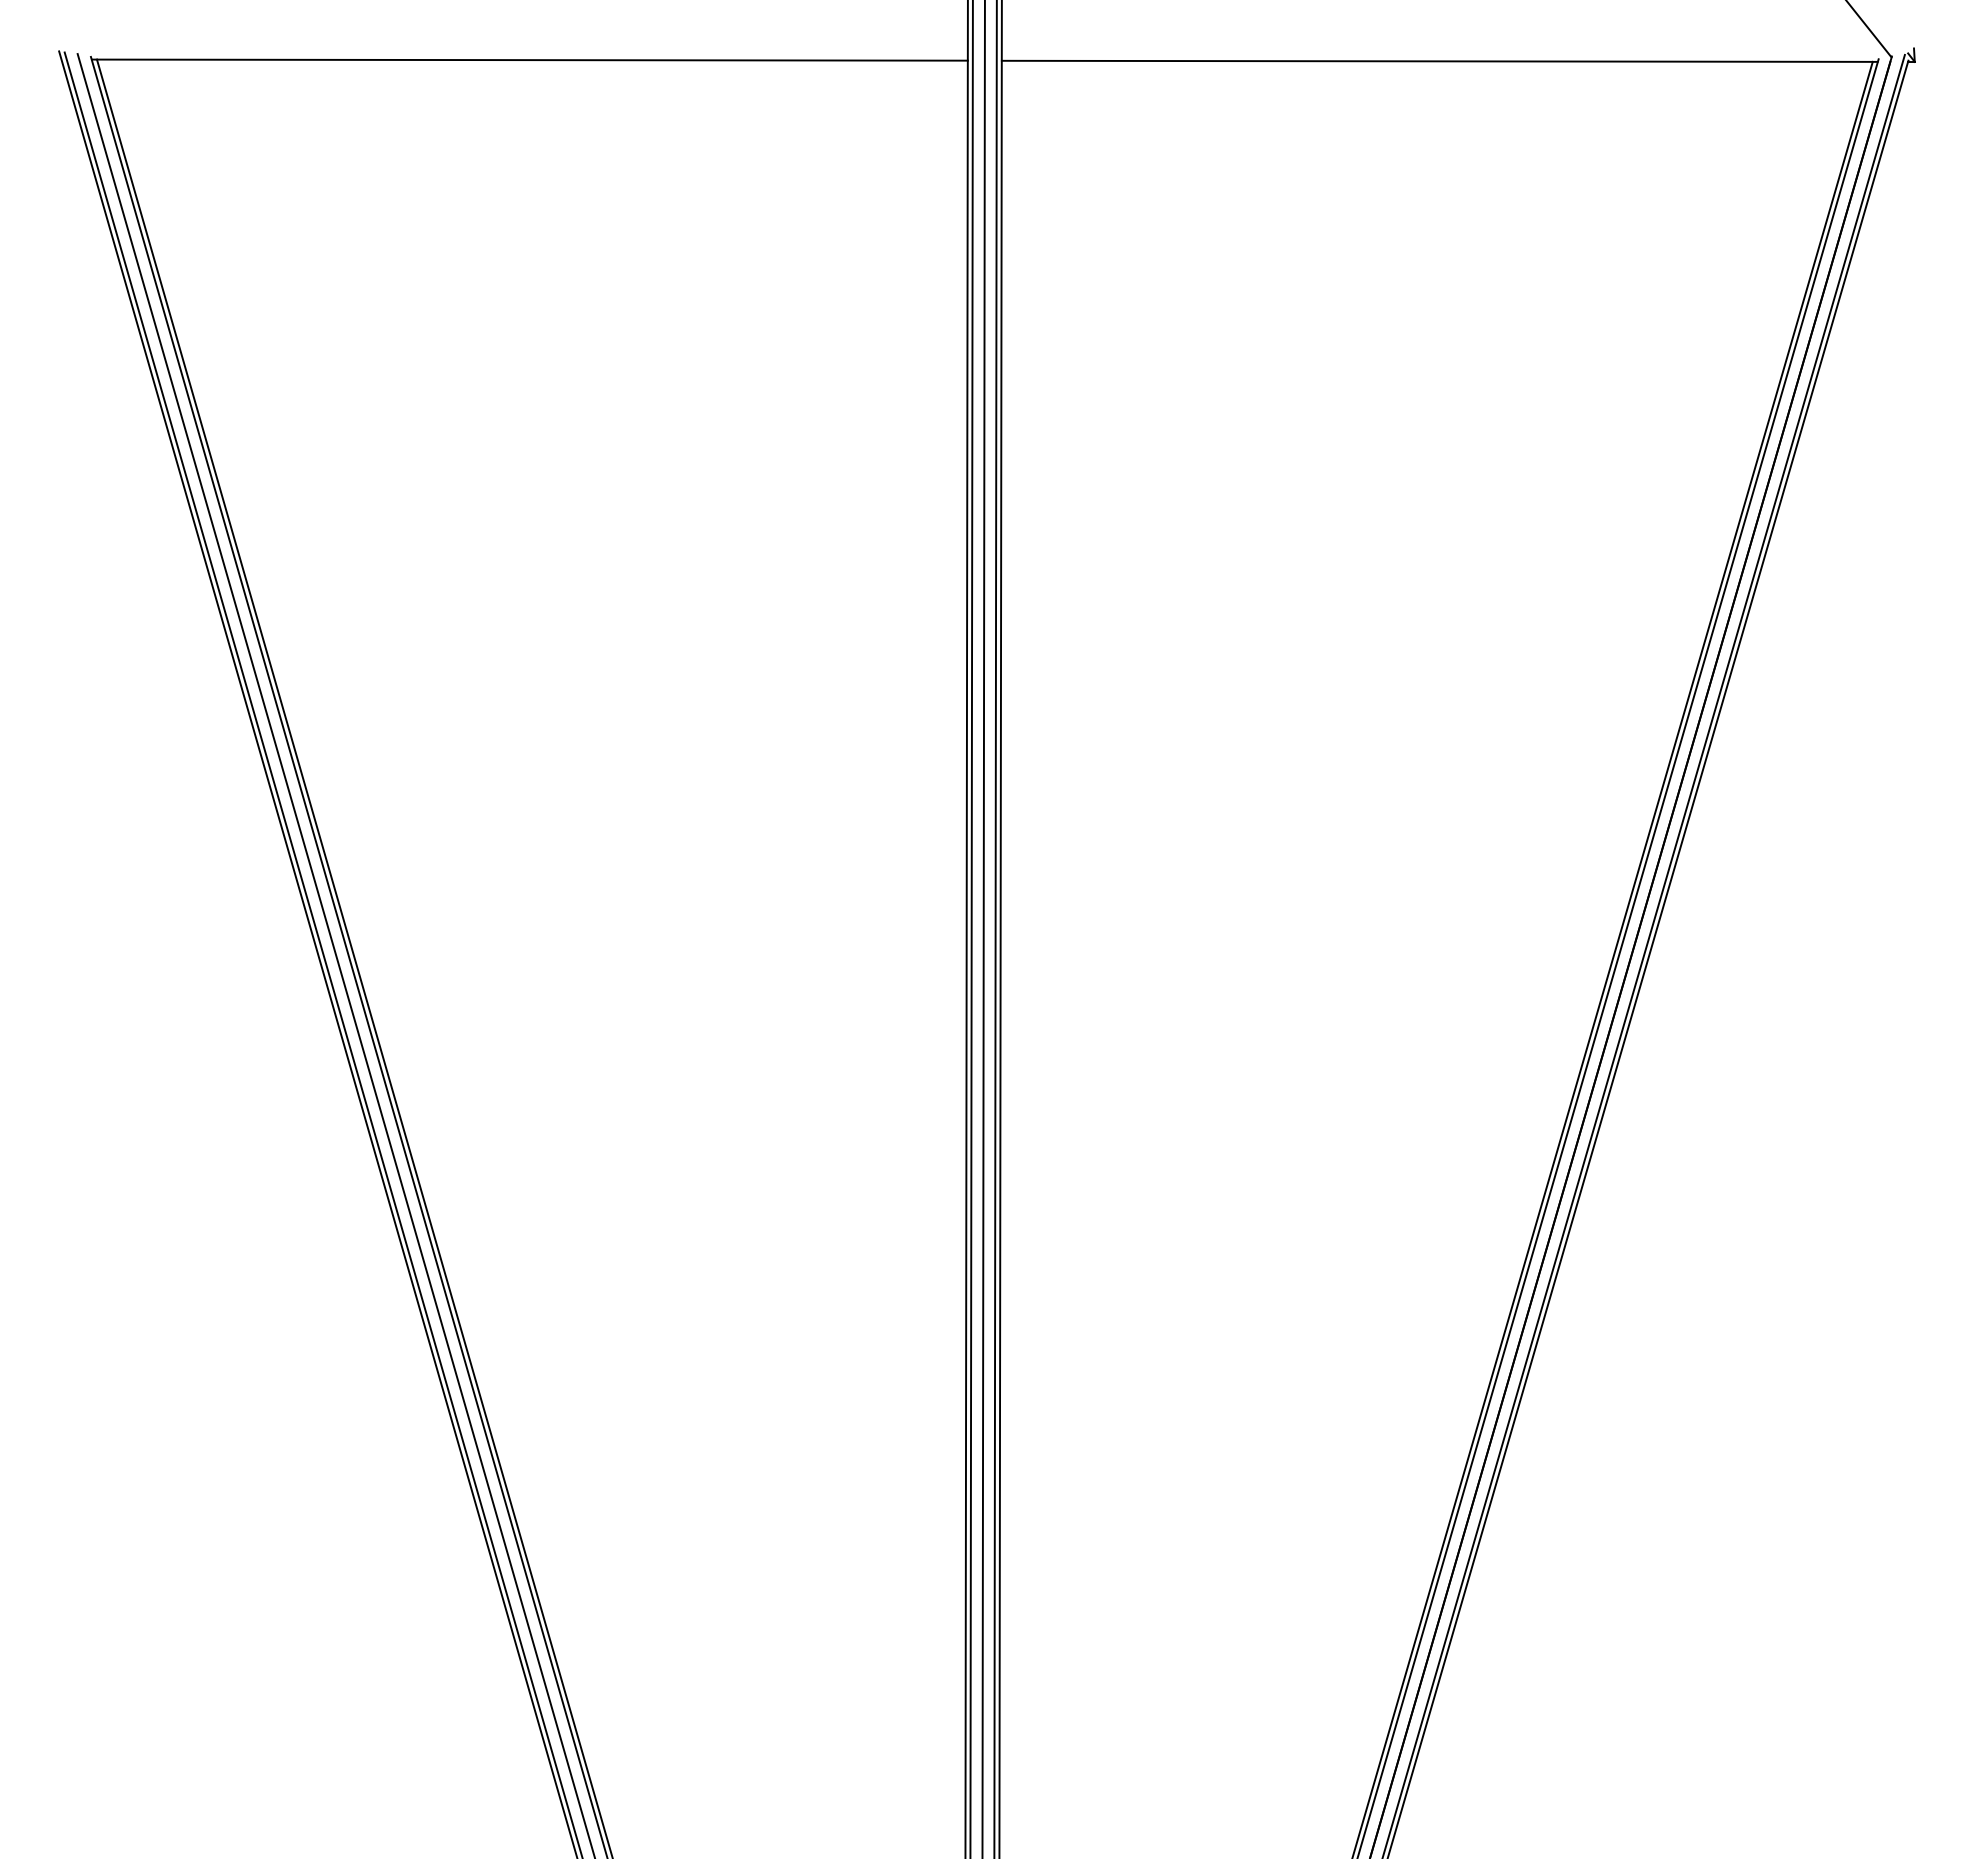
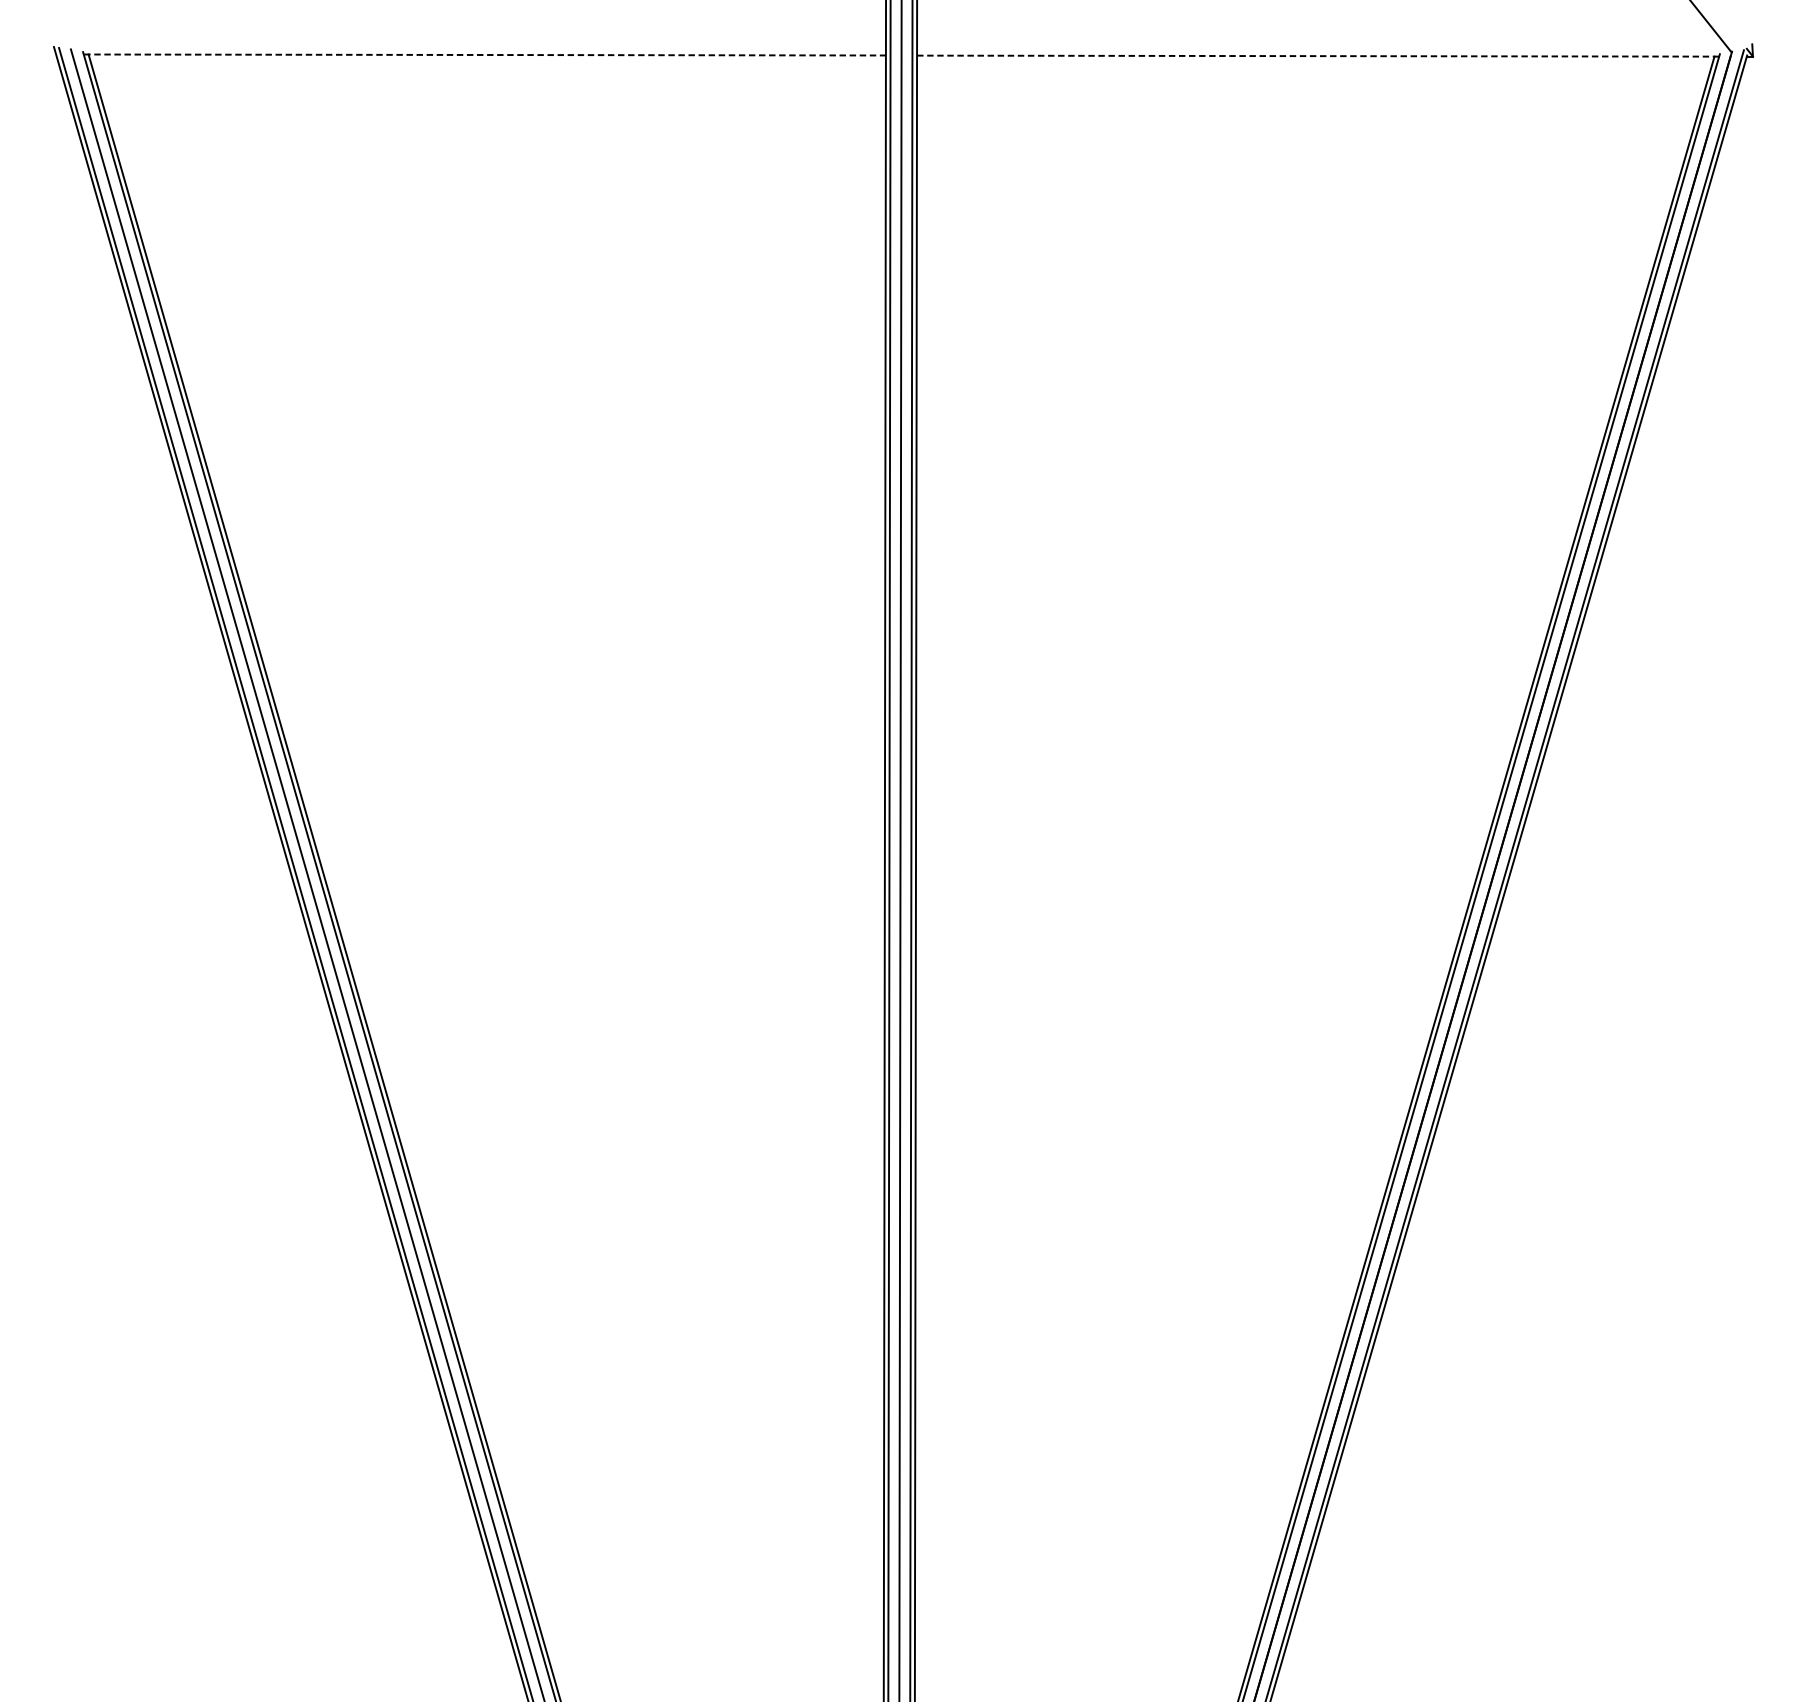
line: (530, 60) -> (485, 55), solid -> dashed
line: (1439, 61) -> (1317, 56), solid -> dashed

